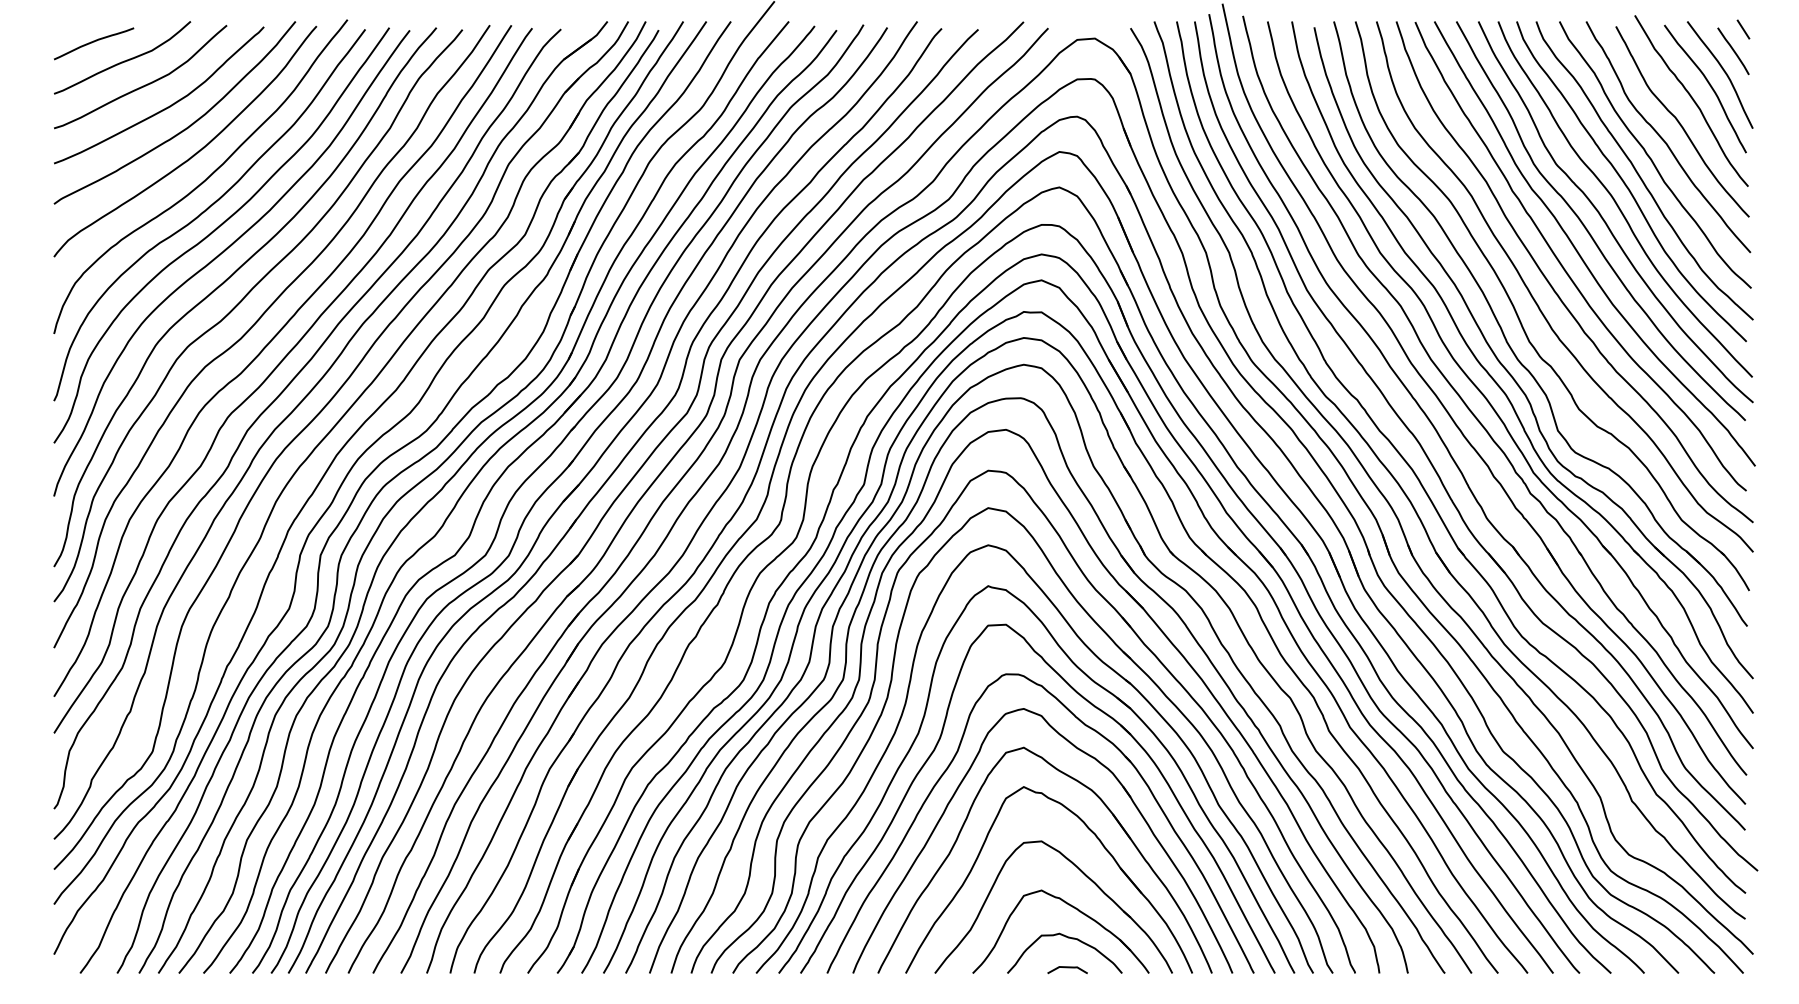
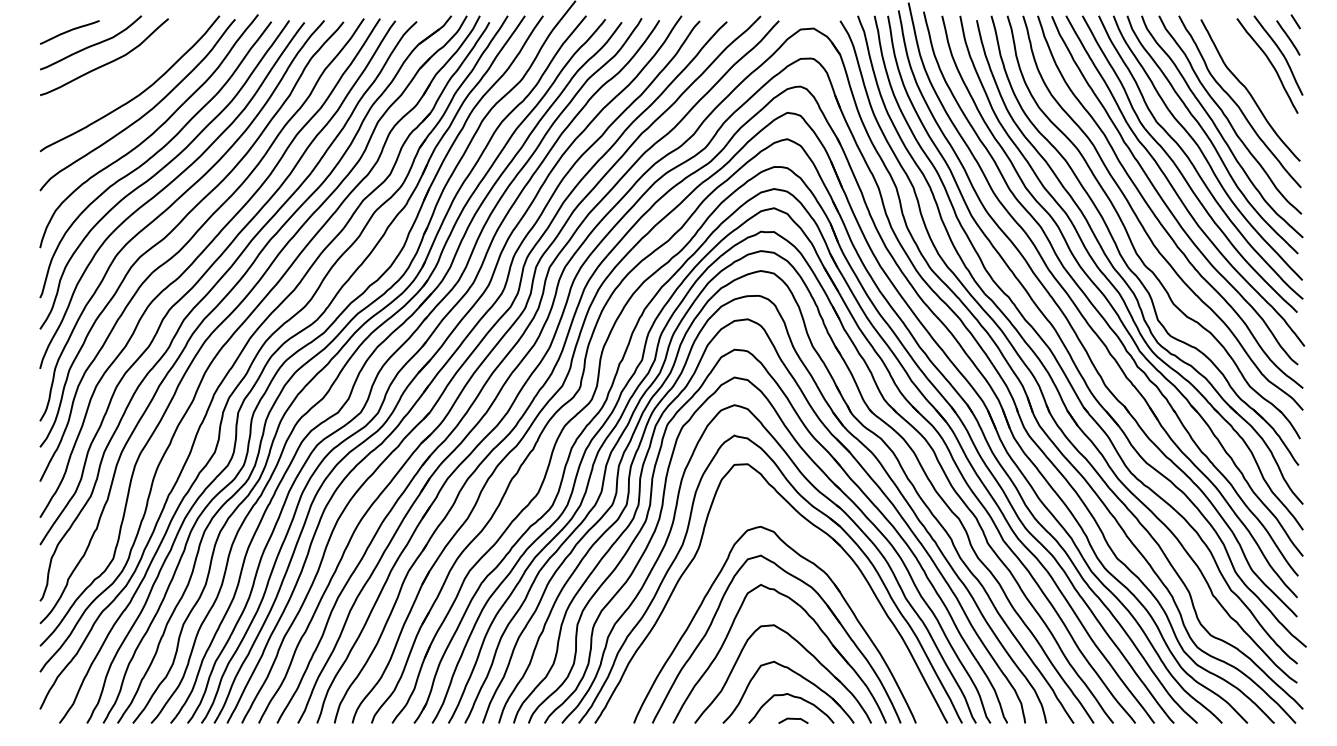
curve: (1691, 100) -> (1257, 74), removed
curve: (166, 107) -> (123, 79), removed
part: (1102, 738) -> (819, 548), removed

